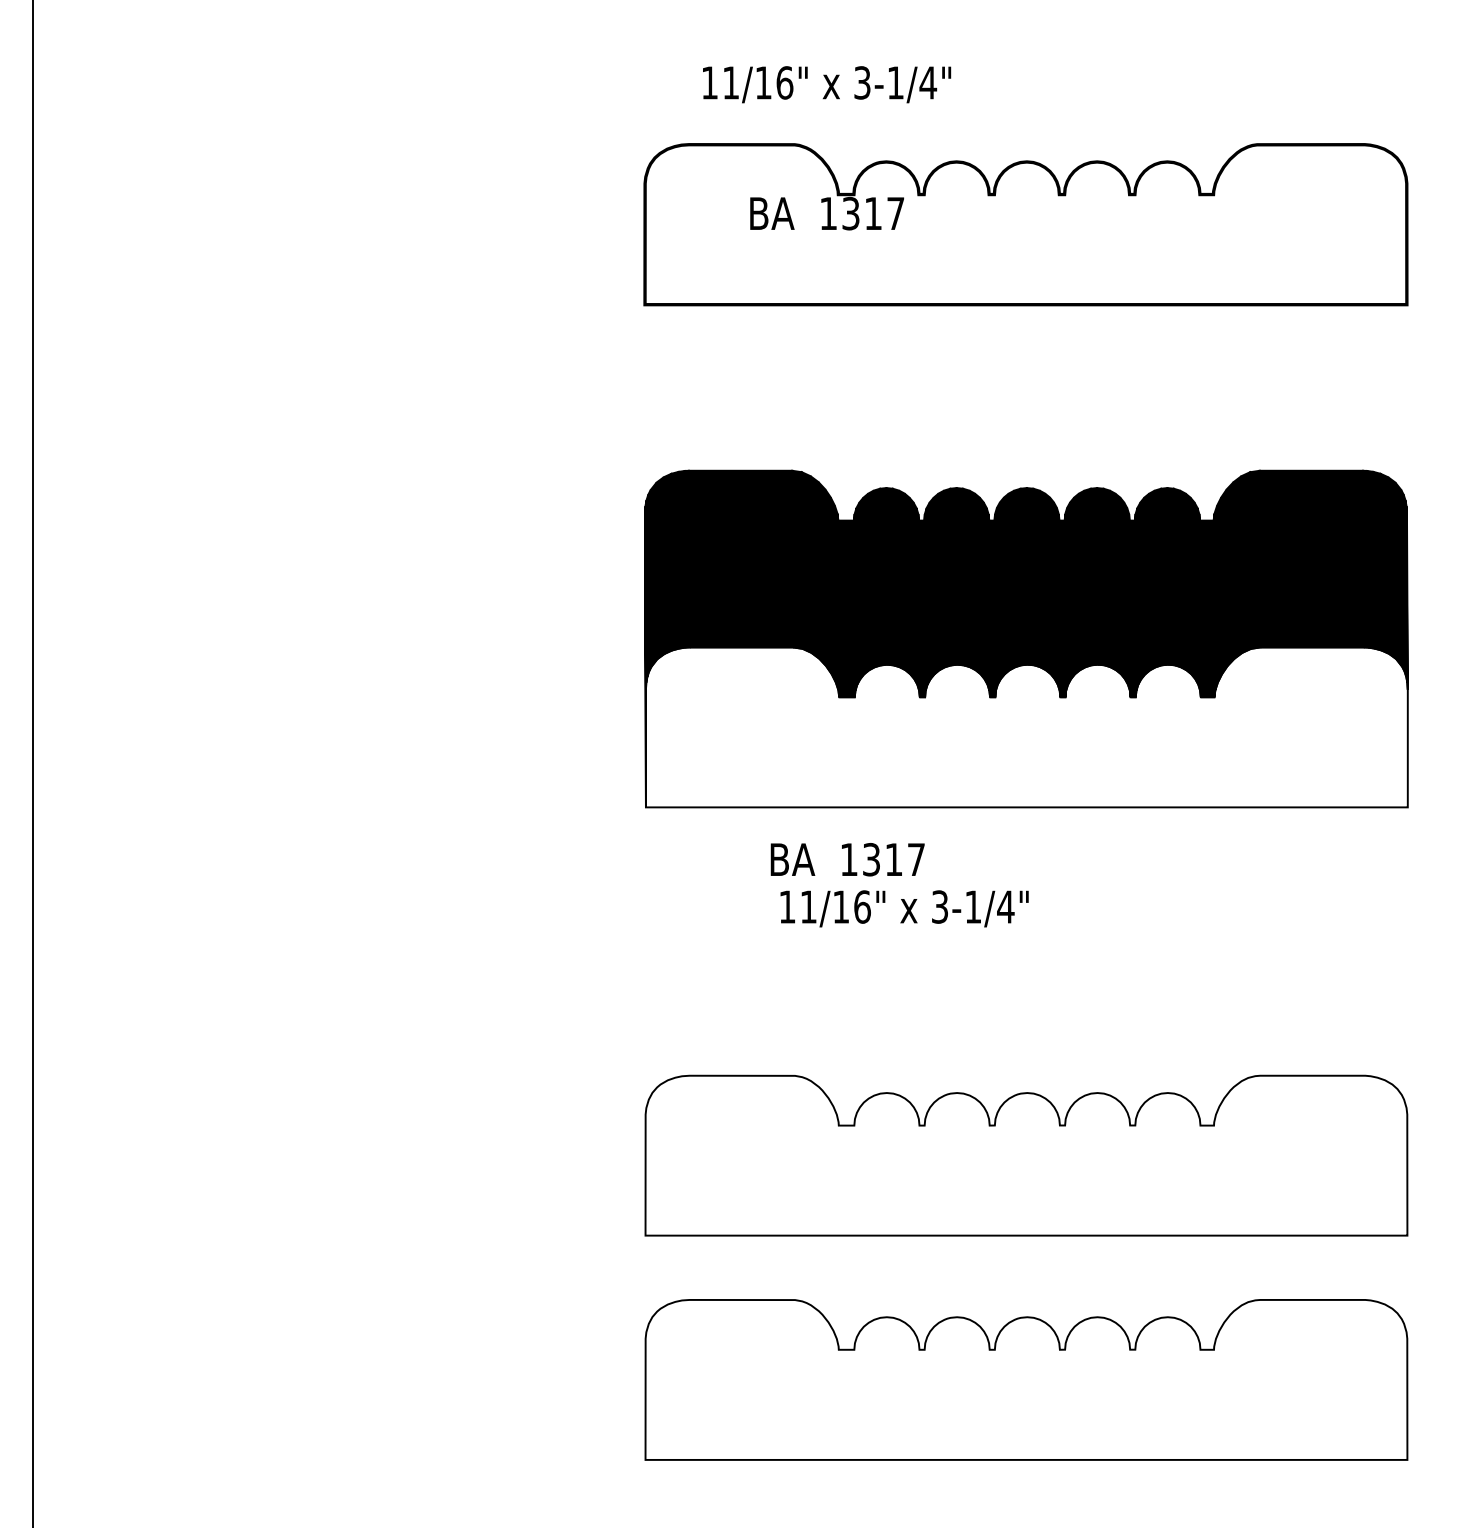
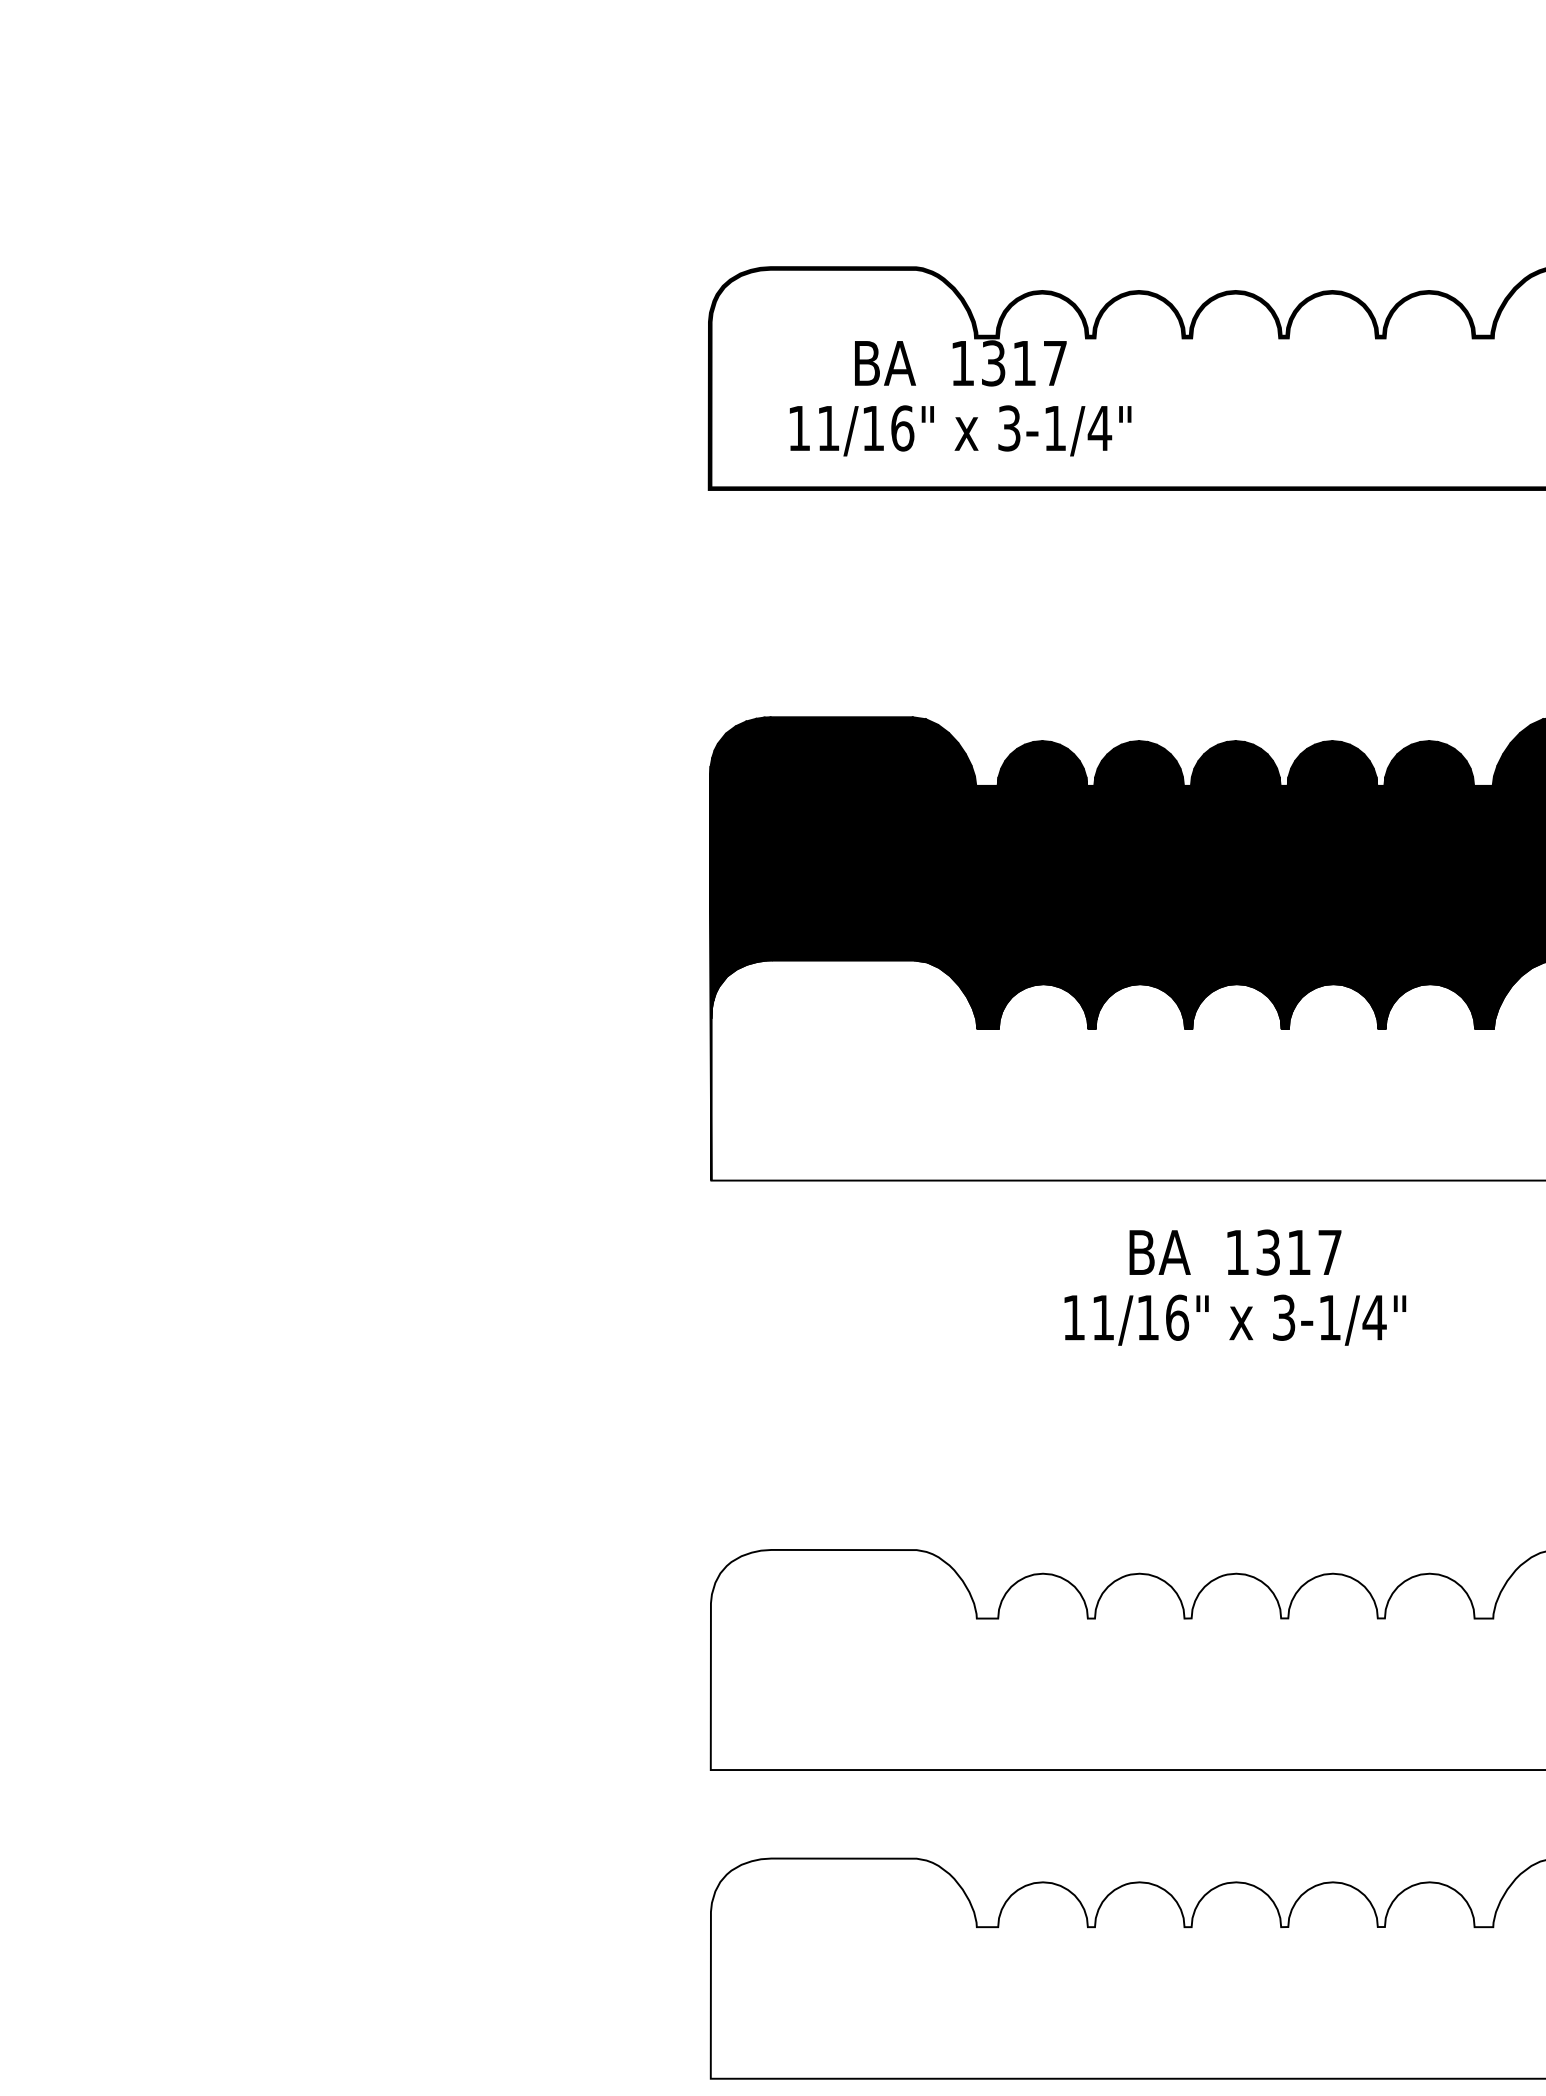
text: (827, 84) -> (961, 430), moved
text: (847, 859) -> (1235, 1252), moved
text: (904, 908) -> (1235, 1319), moved

